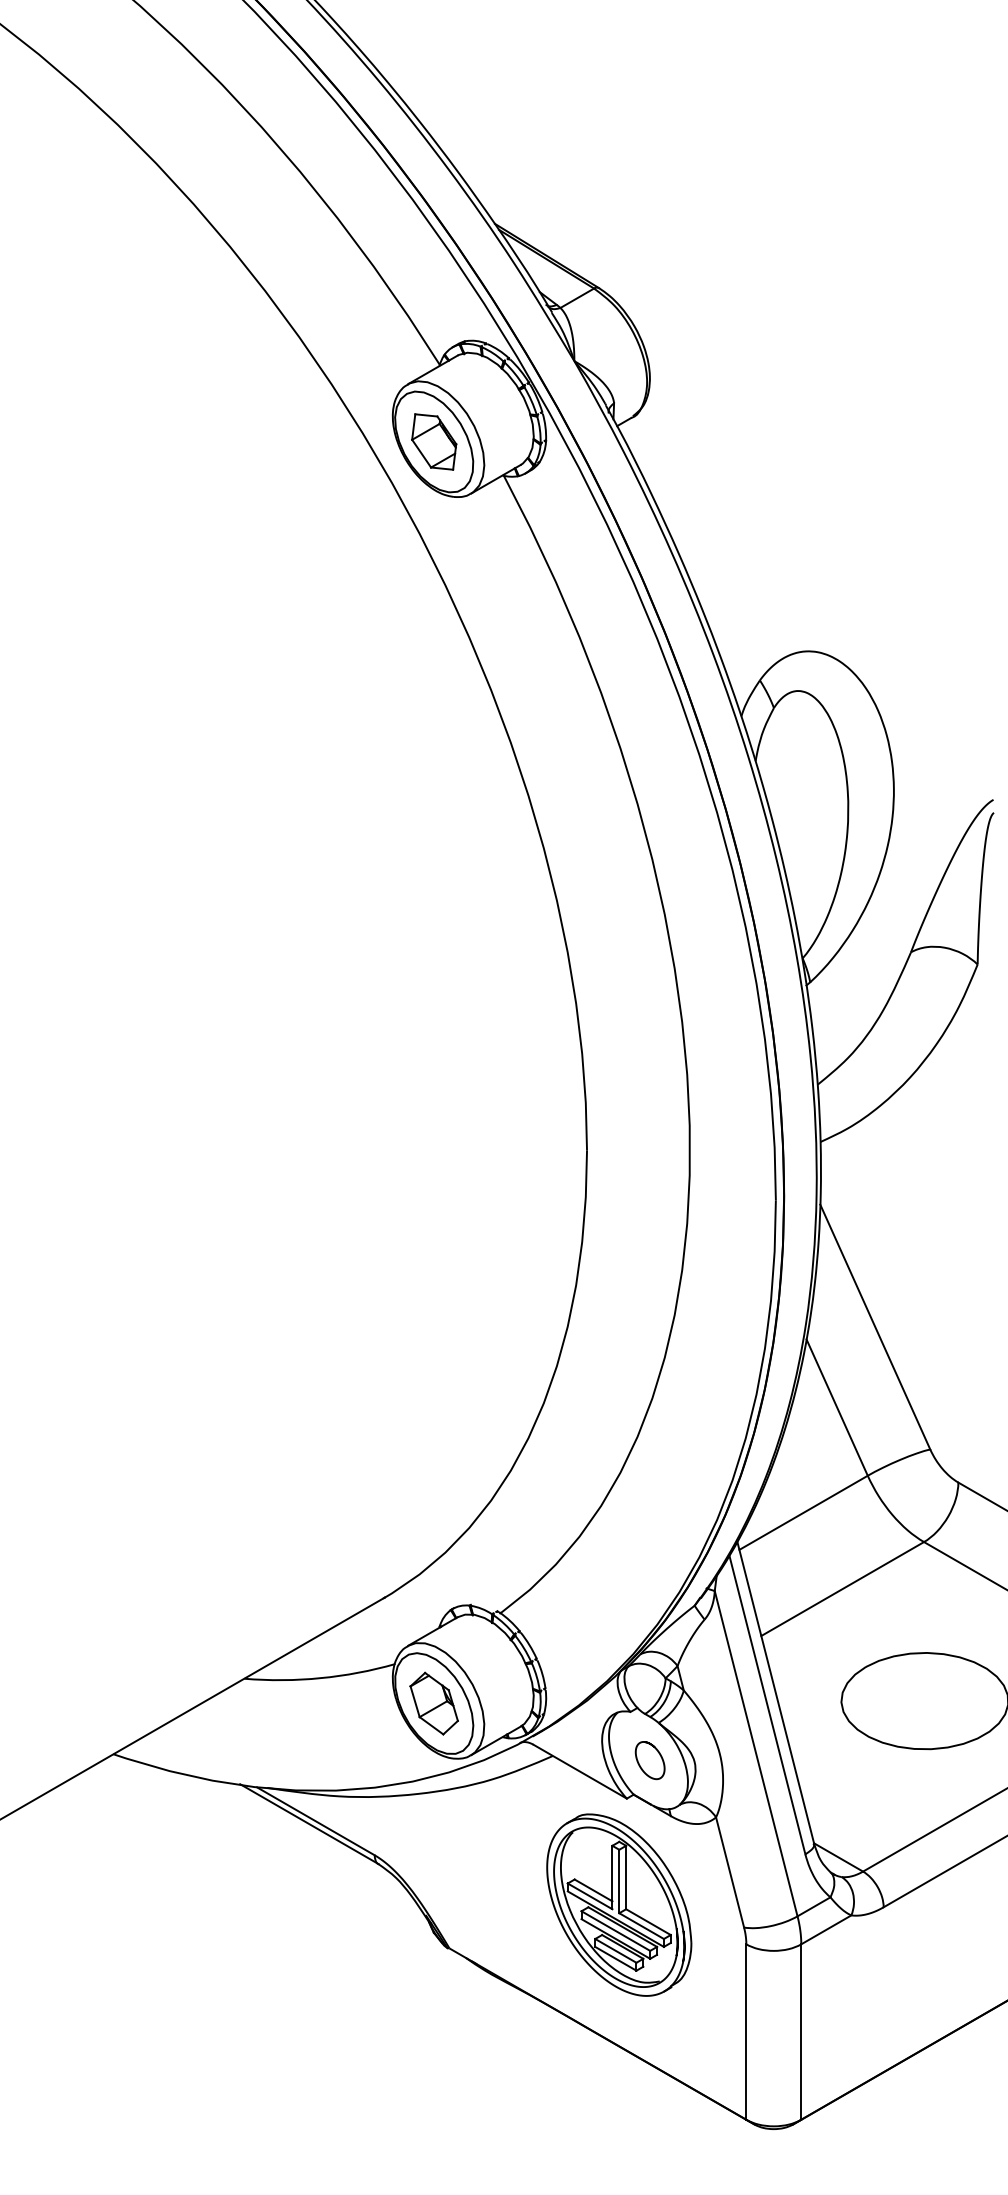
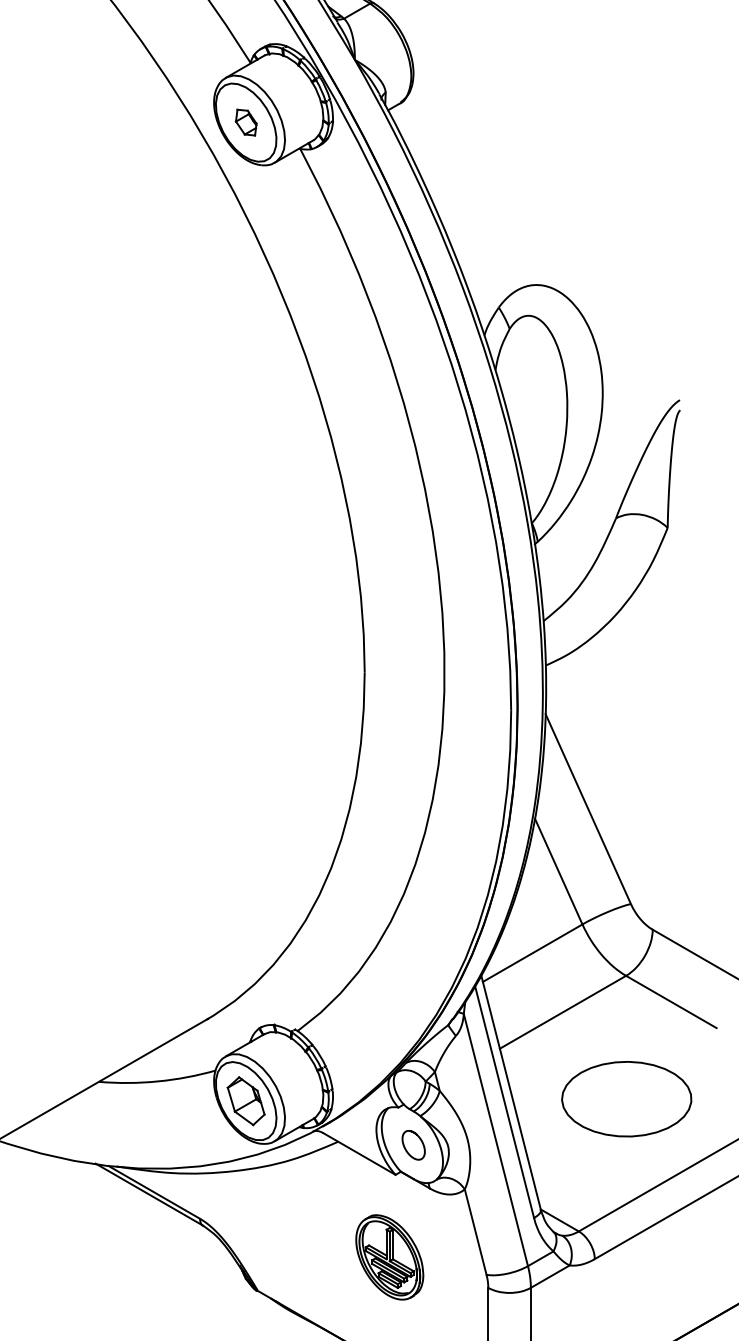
part: (434, 441) -> (246, 122), size x0.6
part: (619, 1904) -> (389, 1256), size x0.6

